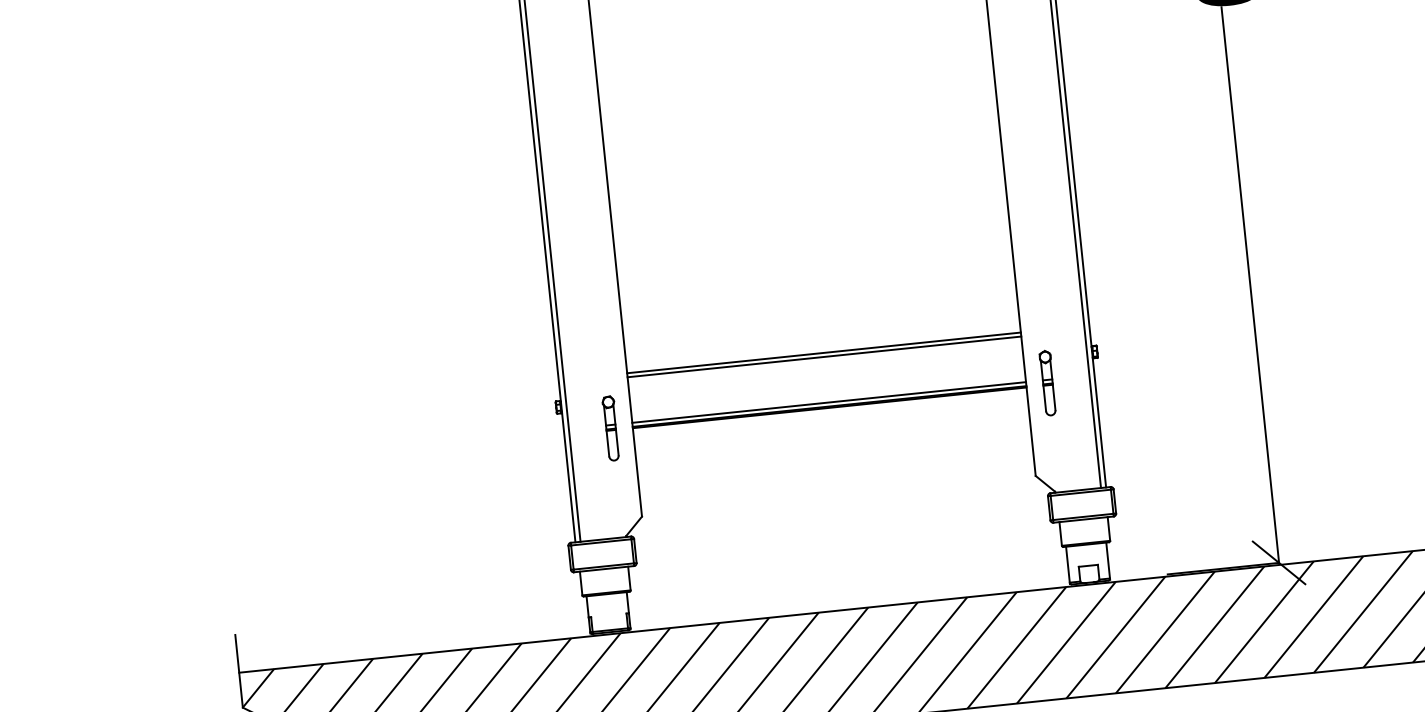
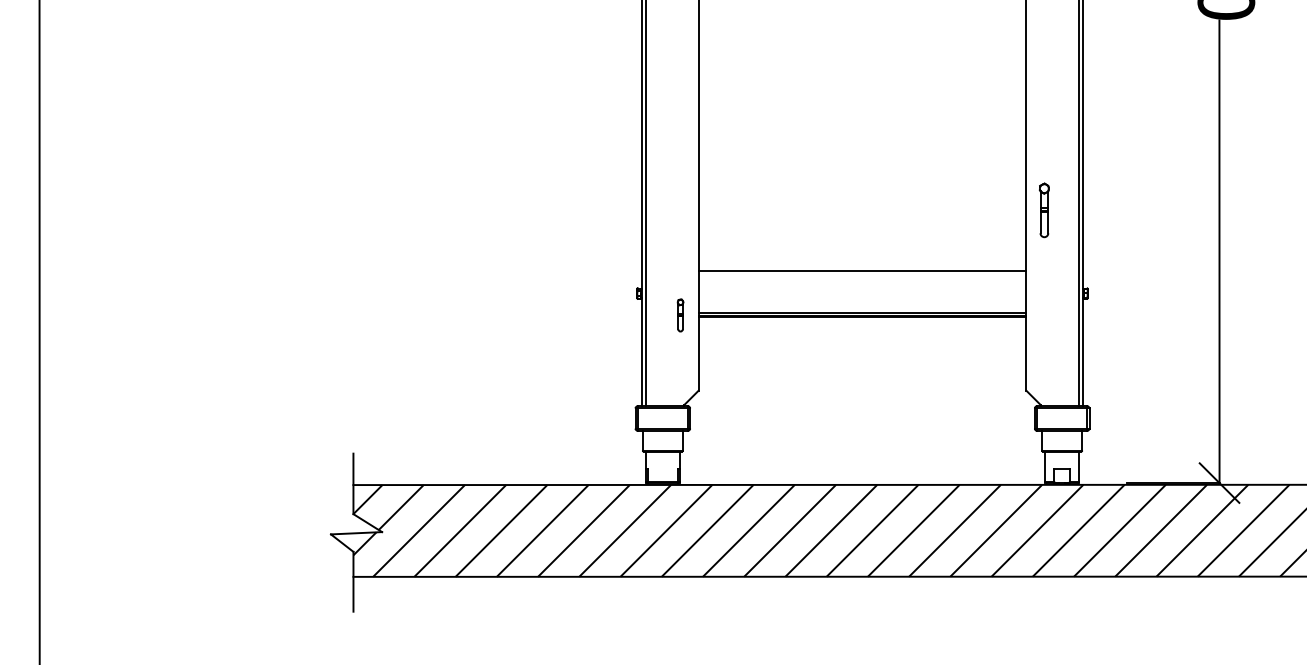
line: (824, 356) -> (862, 274), removed
part: (1046, 383) -> (1043, 210), moved
part: (610, 428) -> (680, 315), size x0.6

